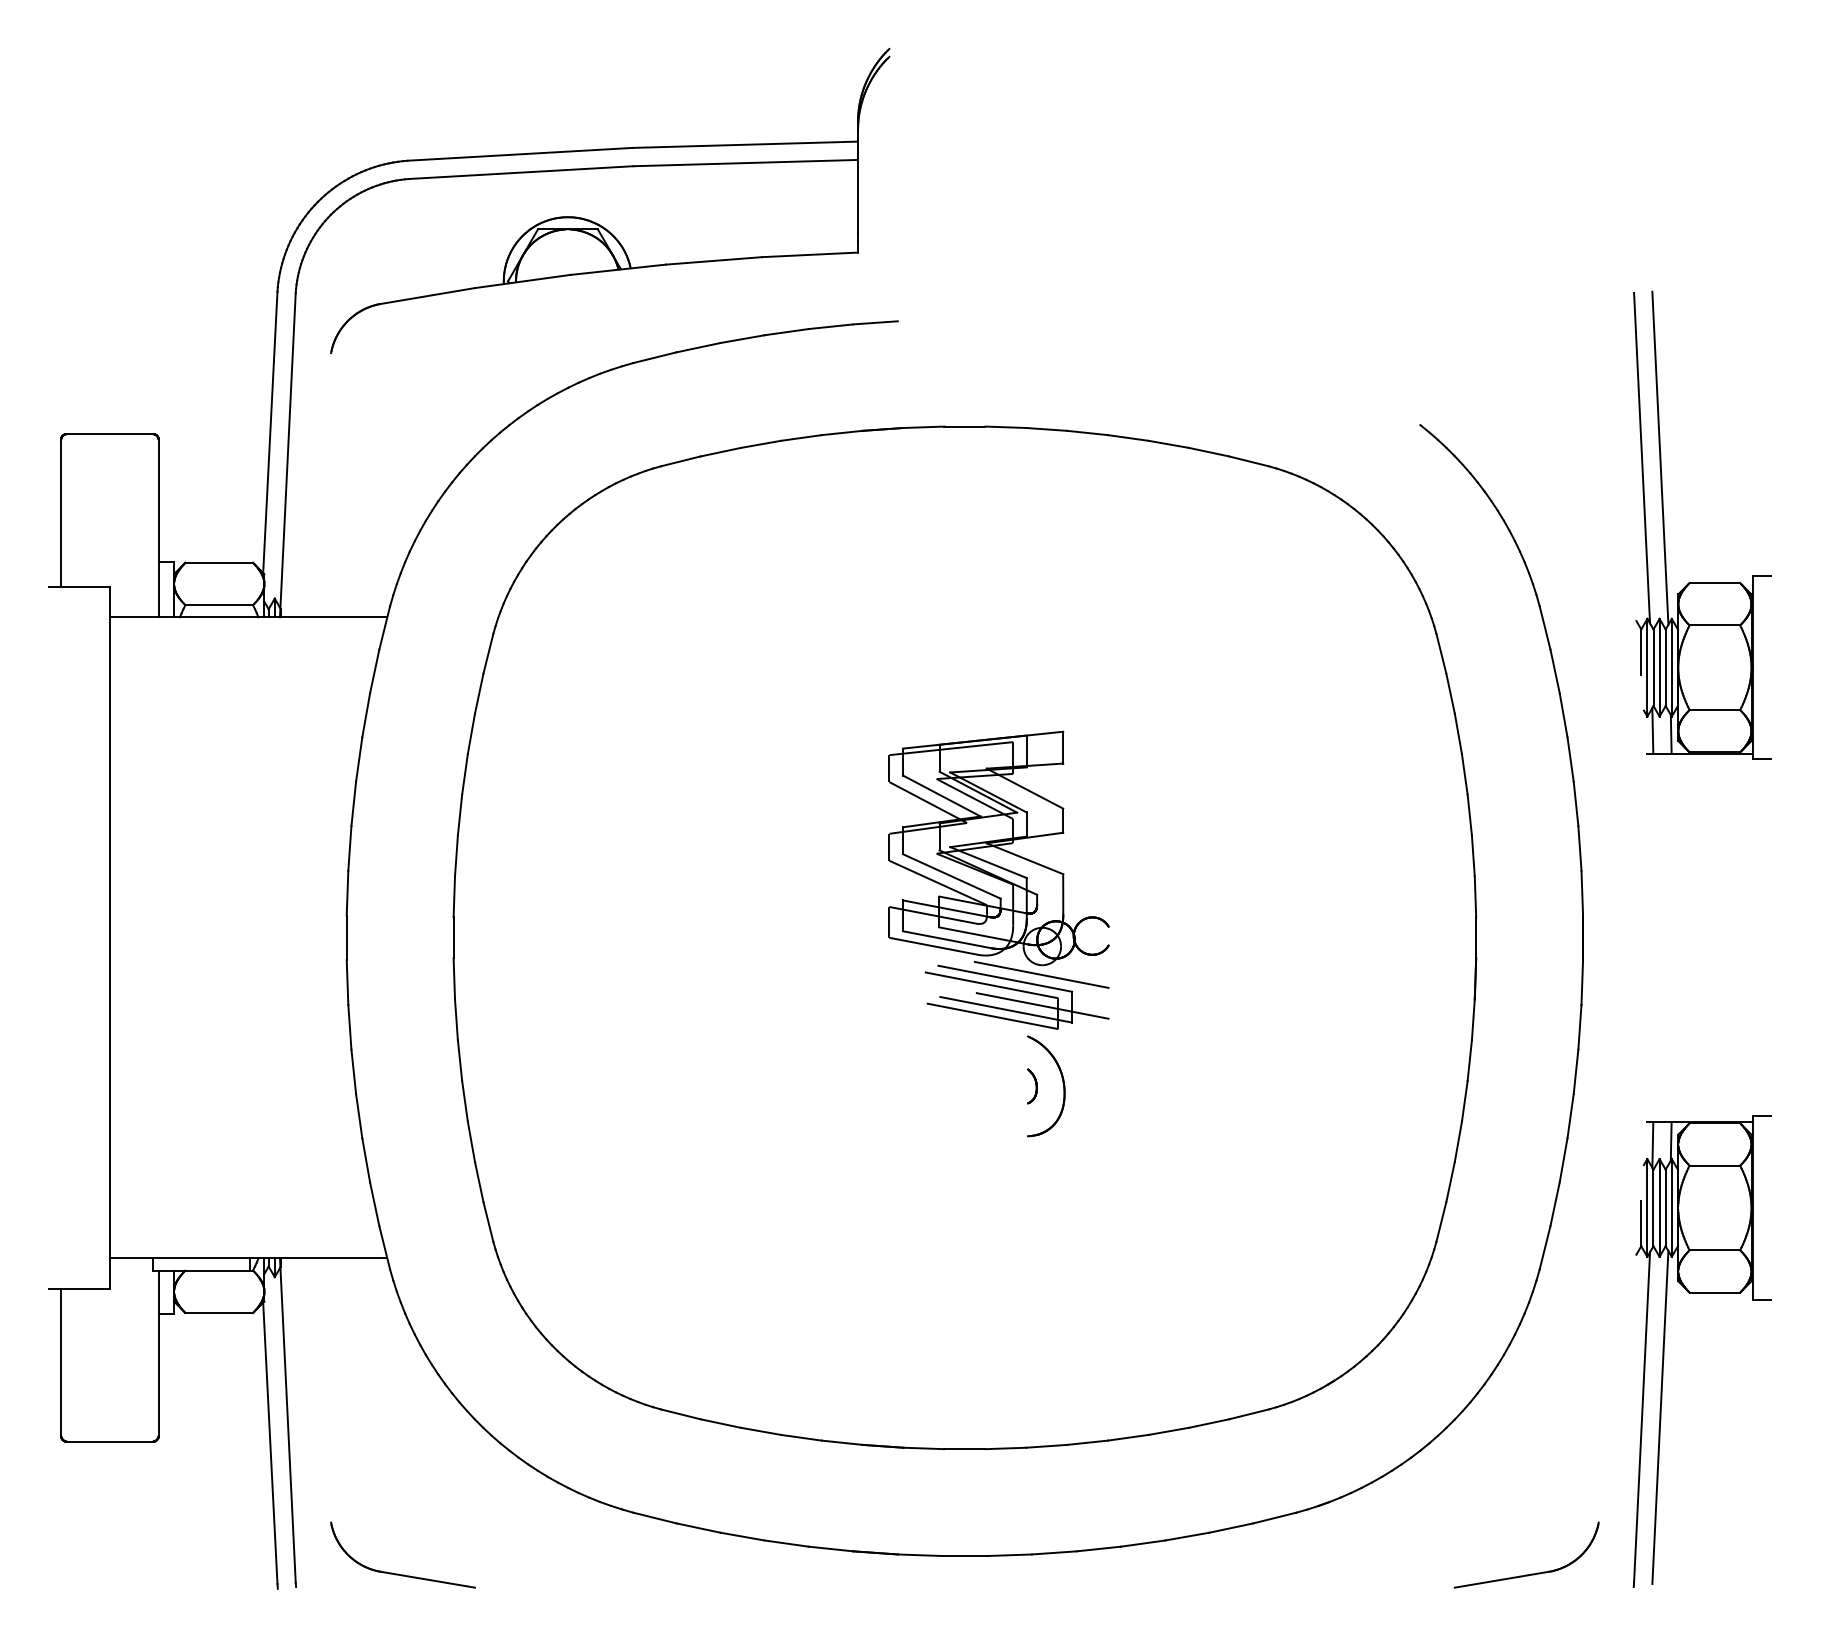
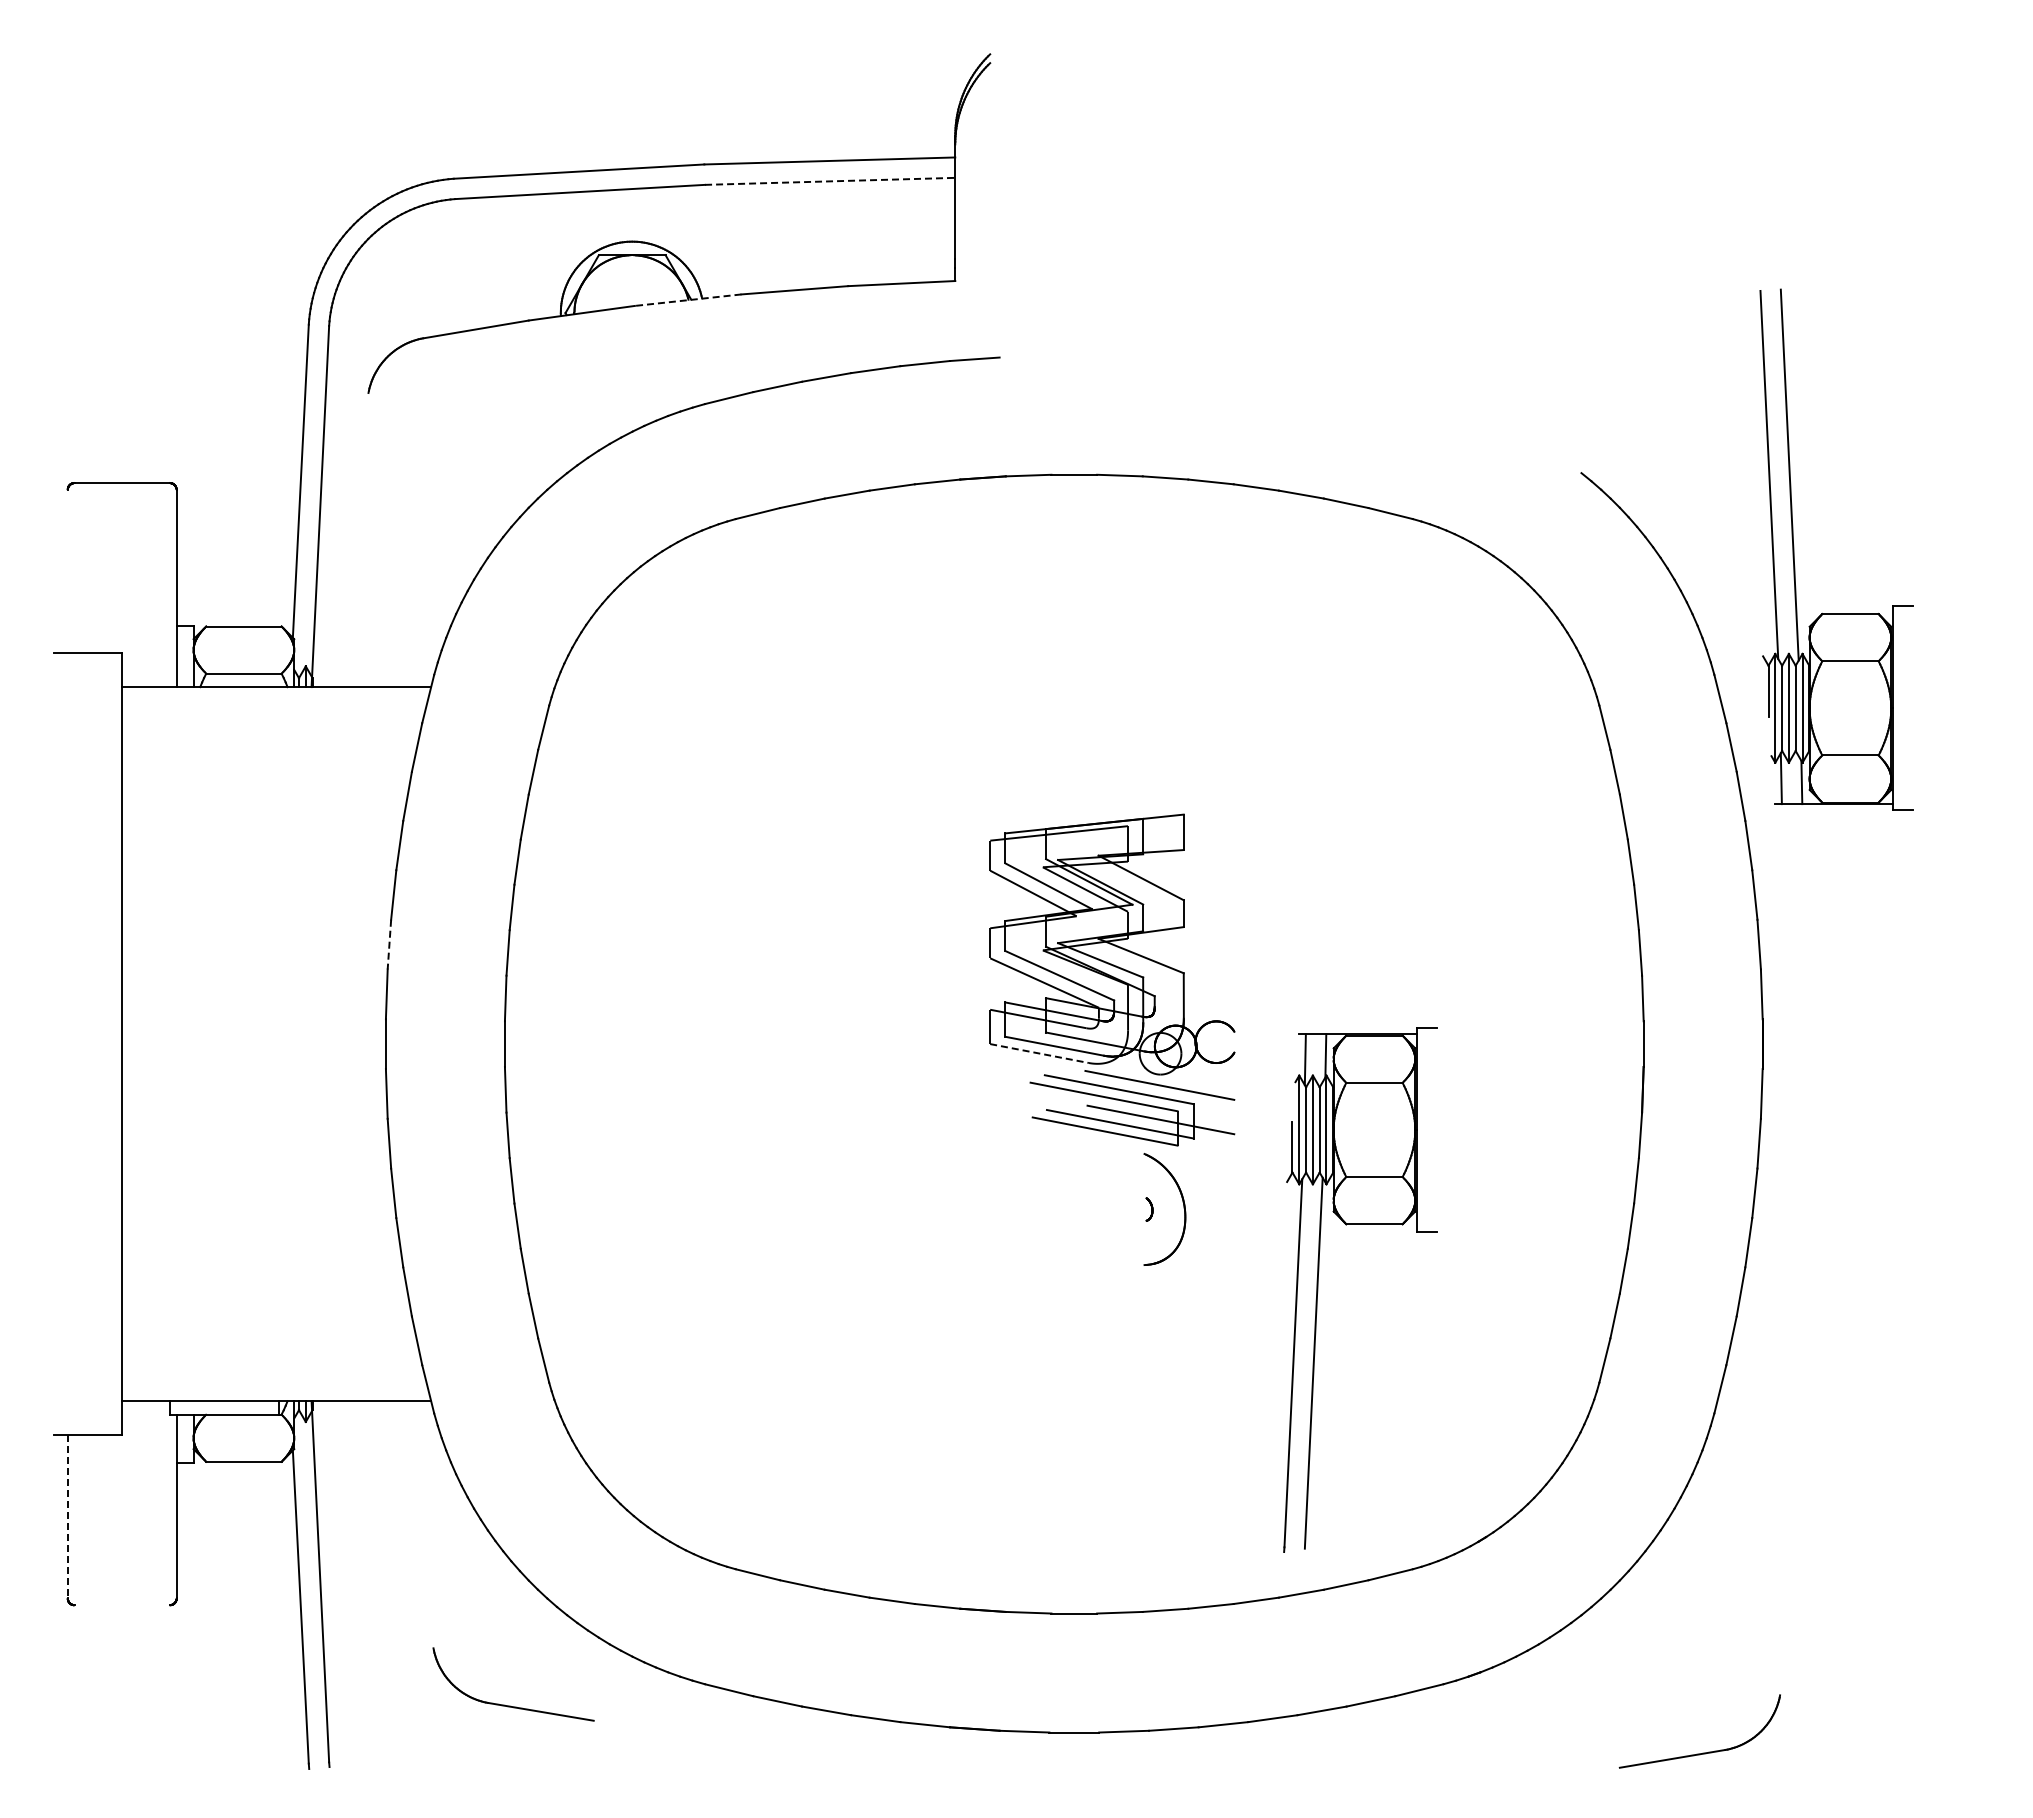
line: (745, 163) -> (830, 181), solid -> dashed
line: (618, 270) -> (688, 300), solid -> dashed
line: (60, 513) -> (67, 571), removed
part: (1664, 525) -> (1794, 549), moved
line: (349, 848) -> (389, 944), solid -> dashed
line: (933, 946) -> (1039, 1053), solid -> dashed
part: (1032, 1086) -> (1149, 1209), size x0.6
part: (1664, 1351) -> (1318, 1289), moved
line: (60, 1362) -> (67, 1516), solid -> dashed
line: (109, 1441) -> (121, 1605), removed
part: (400, 1573) -> (510, 1705), moved

